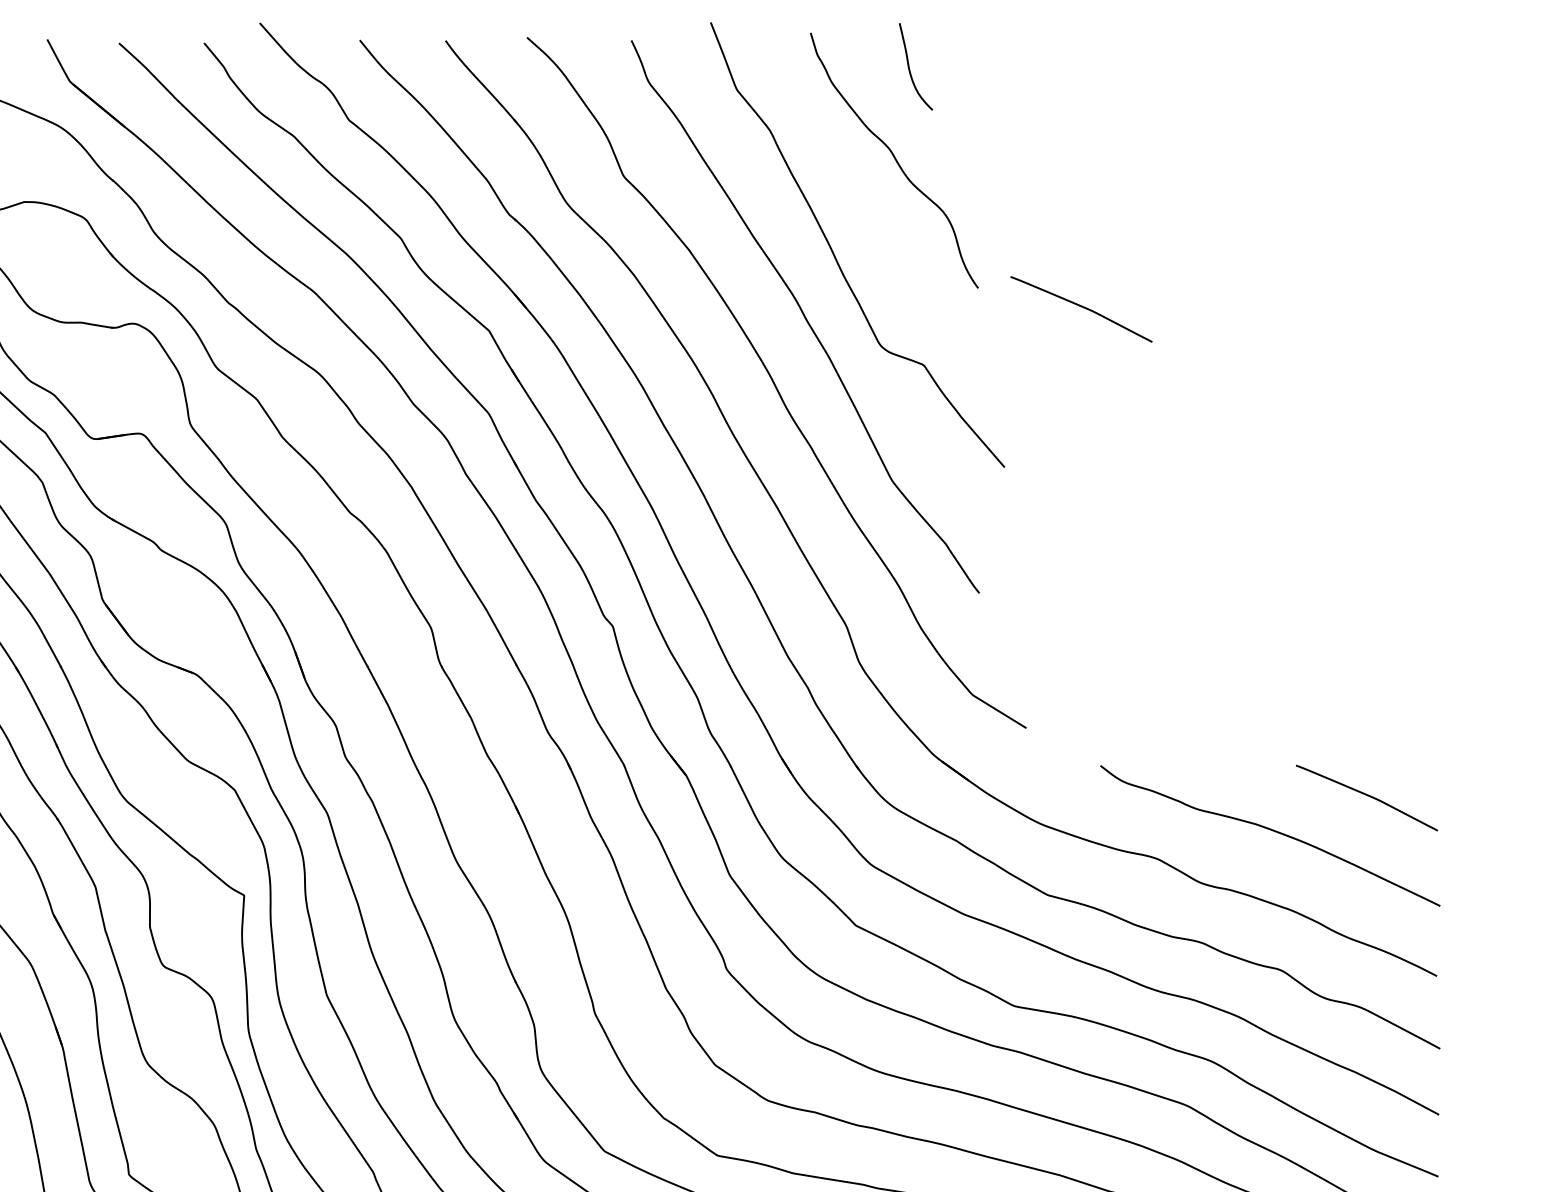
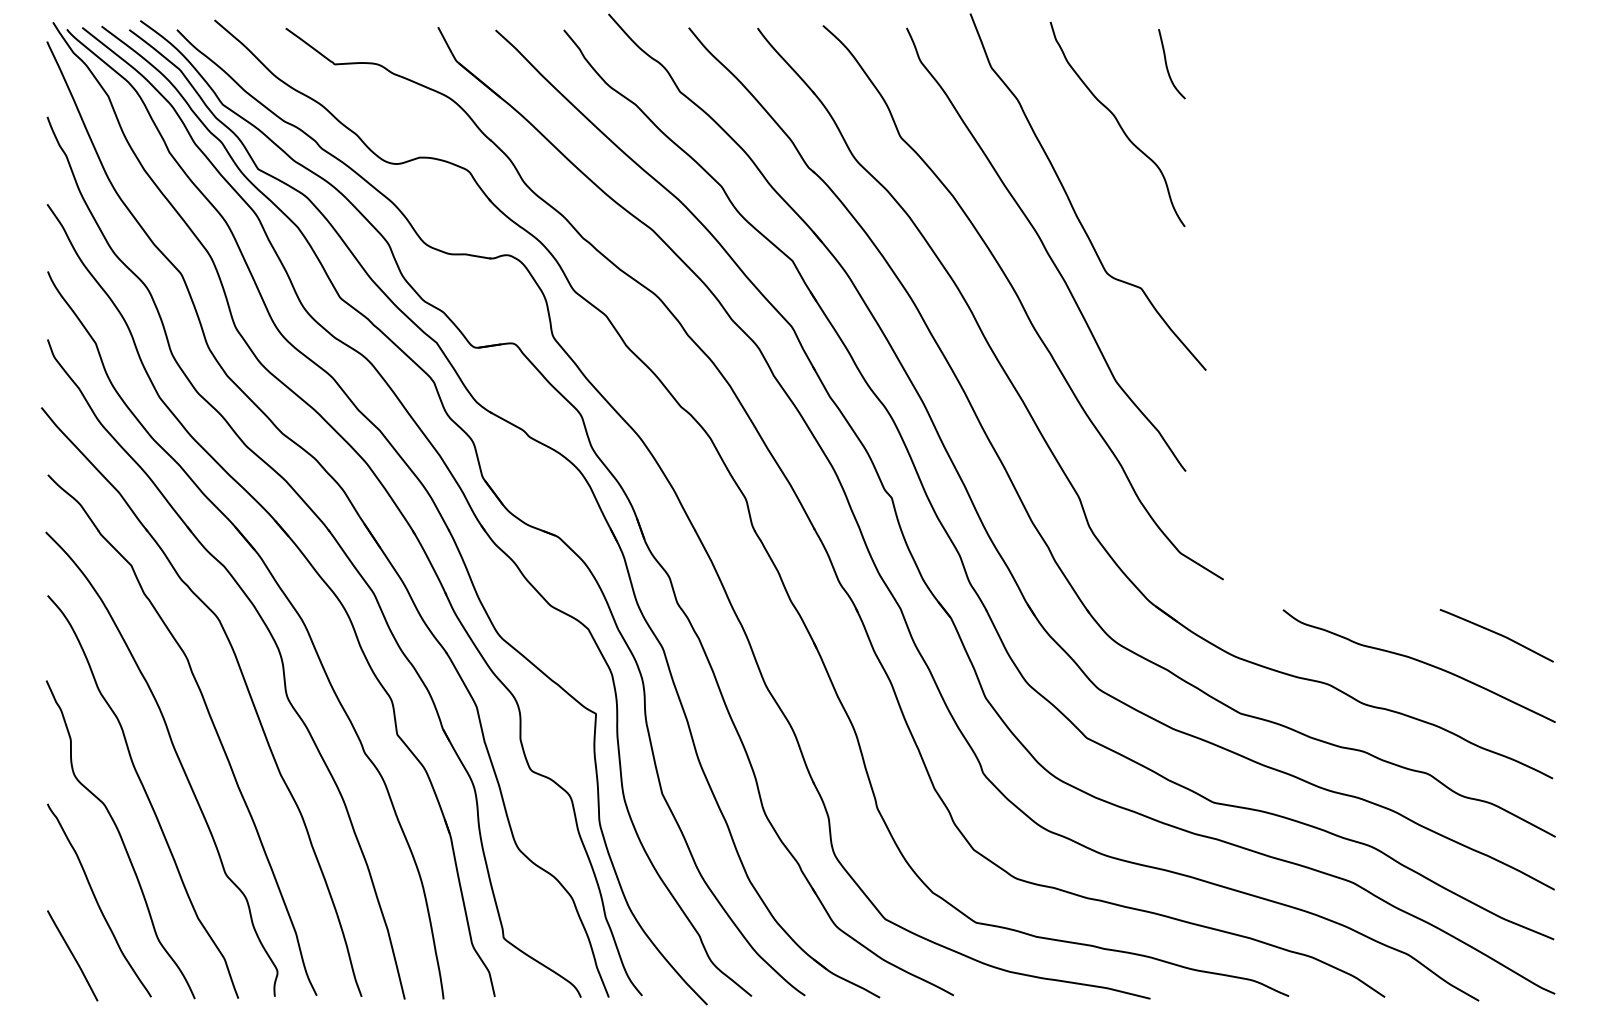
curve: (910, 67) -> (1167, 64), moved
curve: (1081, 307) -> (1267, 242), removed

